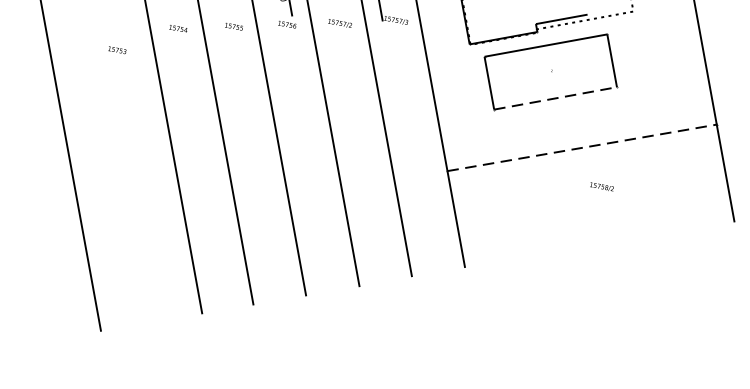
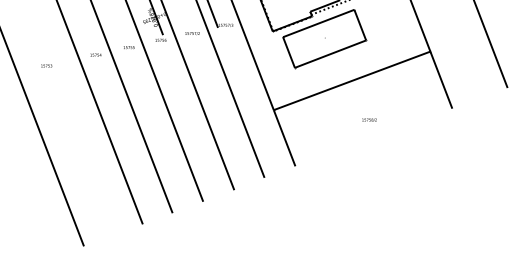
text: (117, 49) -> (46, 65), moved
line: (557, 97) -> (331, 53), dashed -> solid
line: (582, 147) -> (352, 80), dashed -> solid
text: (602, 185) -> (369, 119), moved

